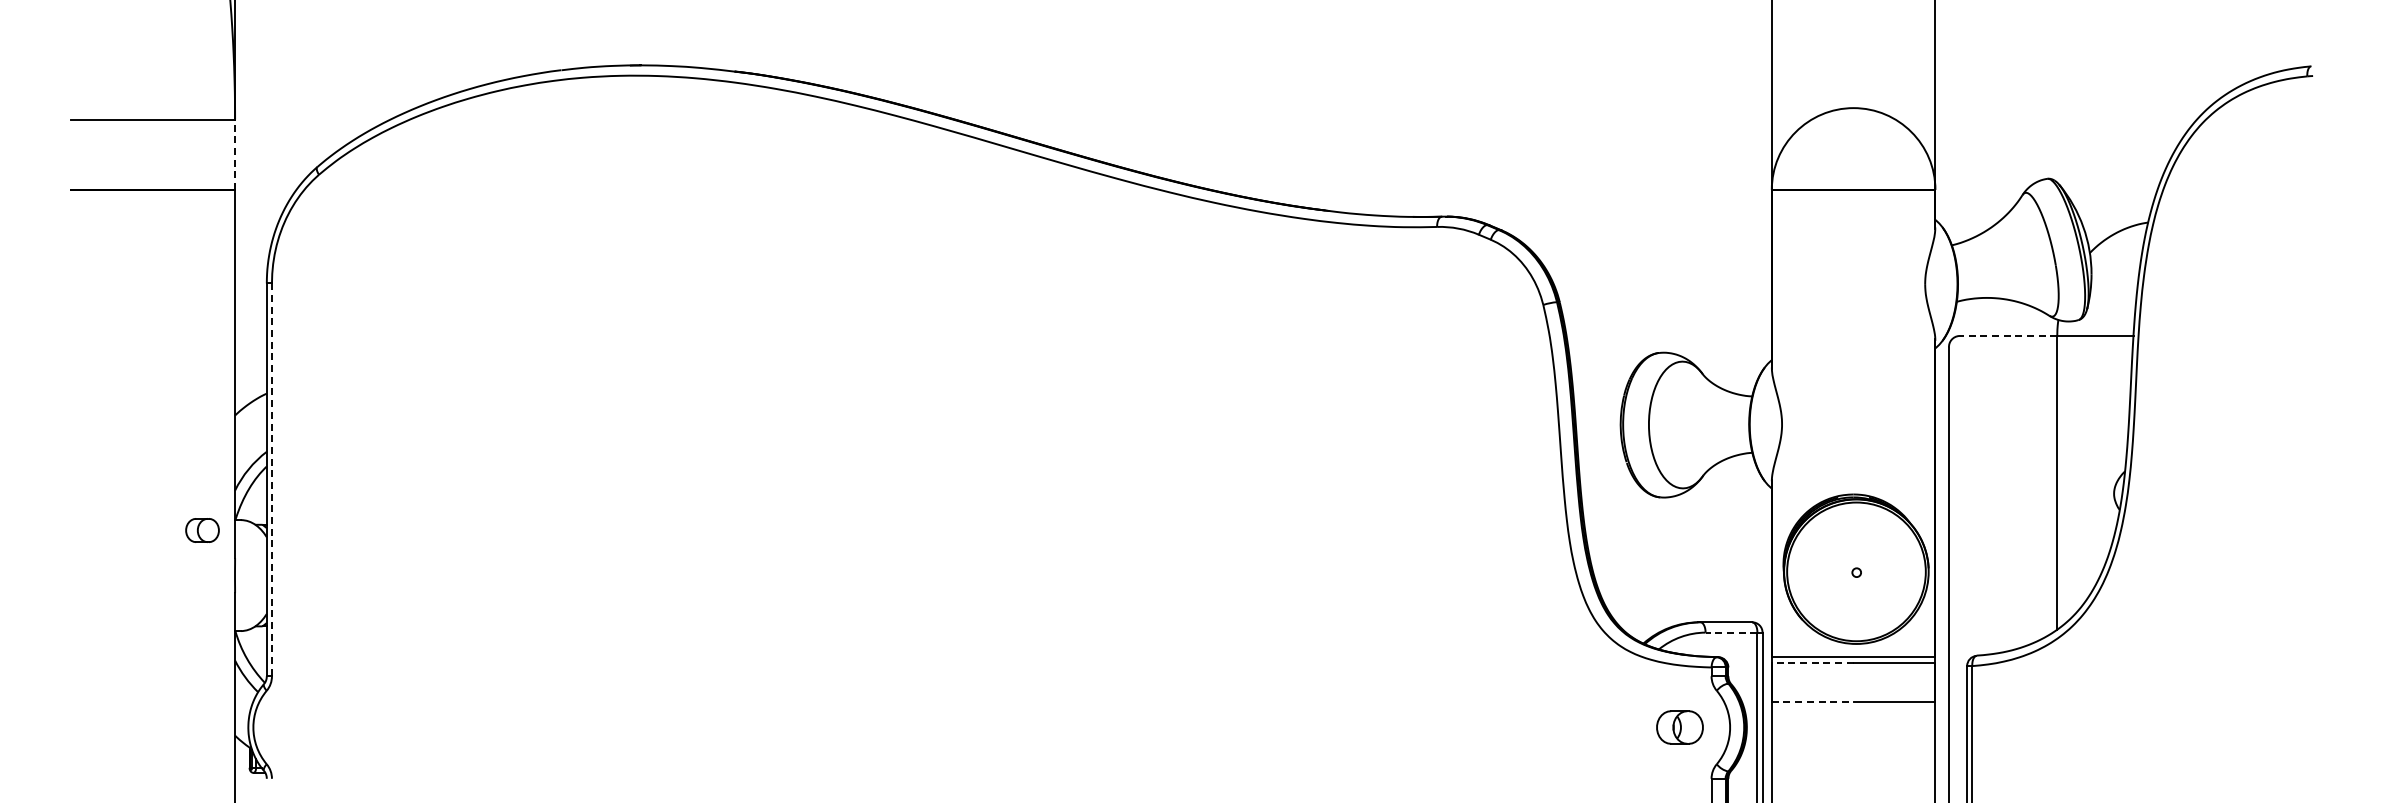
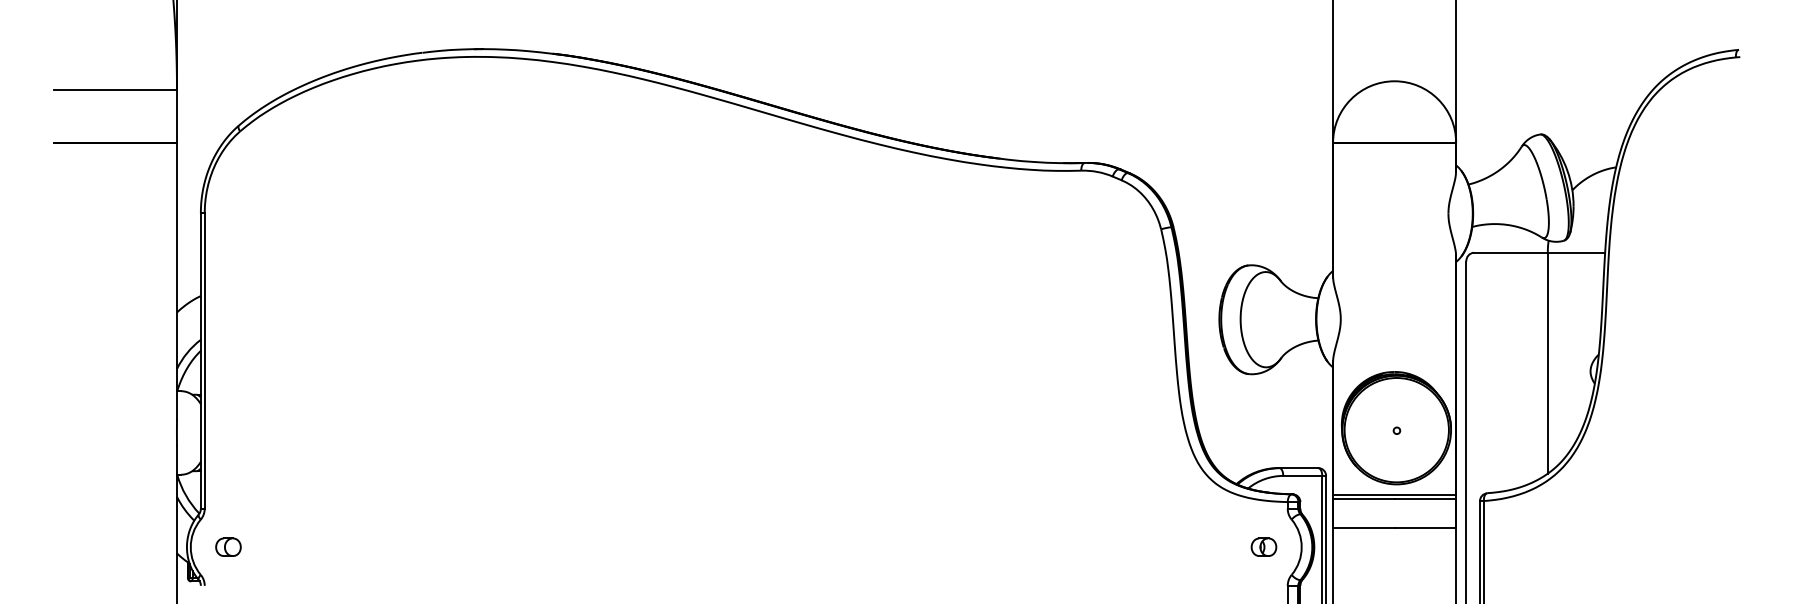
line: (235, 154) -> (177, 116), dashed -> solid
line: (2007, 336) -> (1510, 253), dashed -> solid
line: (271, 480) -> (204, 361), dashed -> solid
part: (202, 530) -> (228, 547), moved
line: (1731, 632) -> (1302, 475), dashed -> solid
line: (1812, 663) -> (1363, 499), dashed -> solid
line: (1812, 701) -> (1363, 527), dashed -> solid
part: (1679, 727) -> (1263, 547), size x0.71

